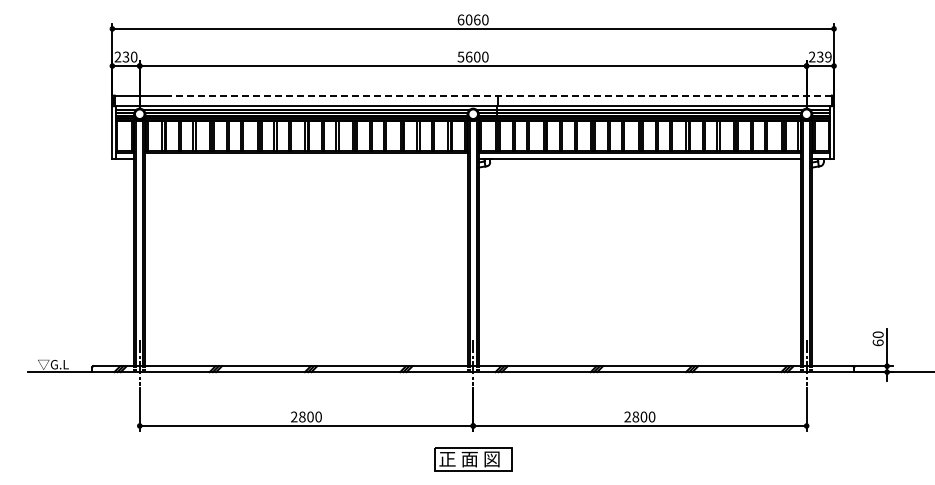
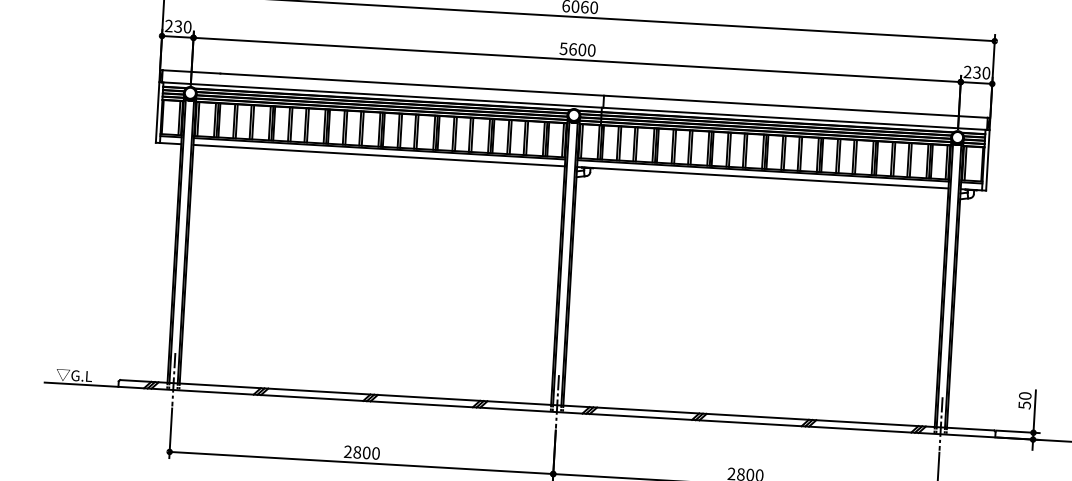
text: (828, 56) -> (986, 72), 239 -> 230
line: (497, 95) -> (603, 95), dashed -> solid
line: (306, 158) -> (379, 155), added
text: (877, 342) -> (1023, 404), 60 -> 50

